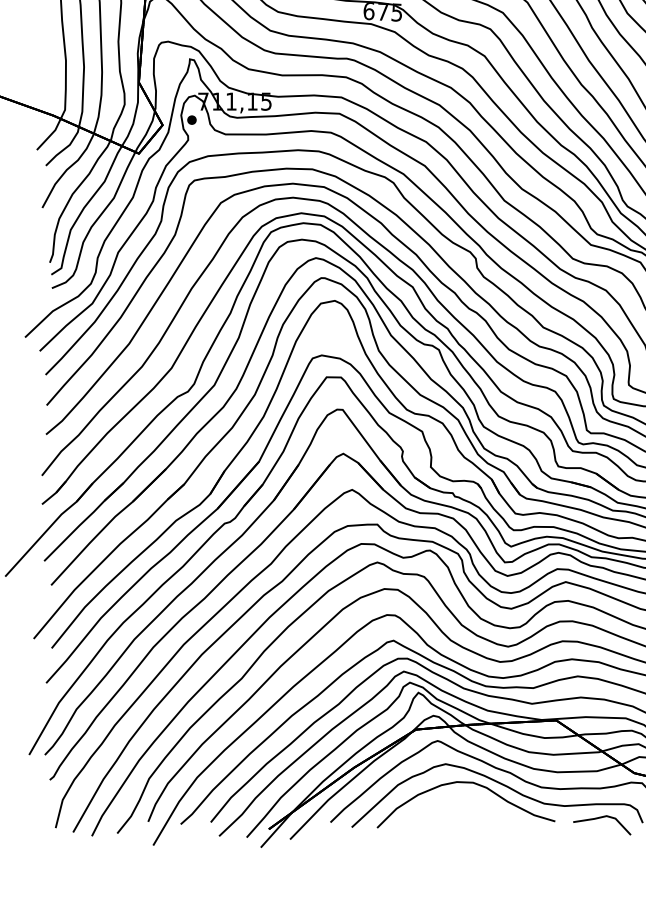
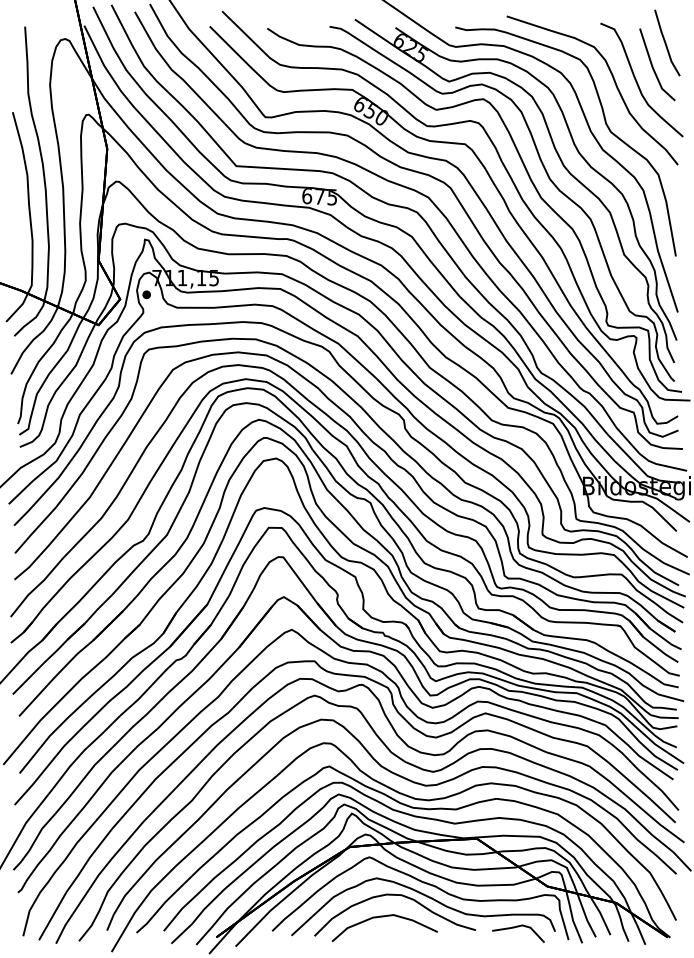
curve: (454, 807) -> (384, 917), added

